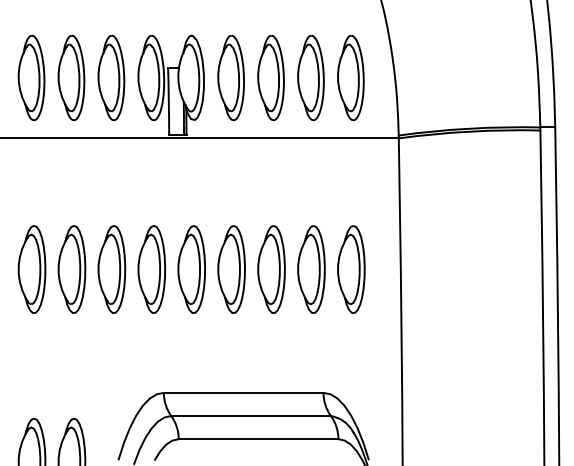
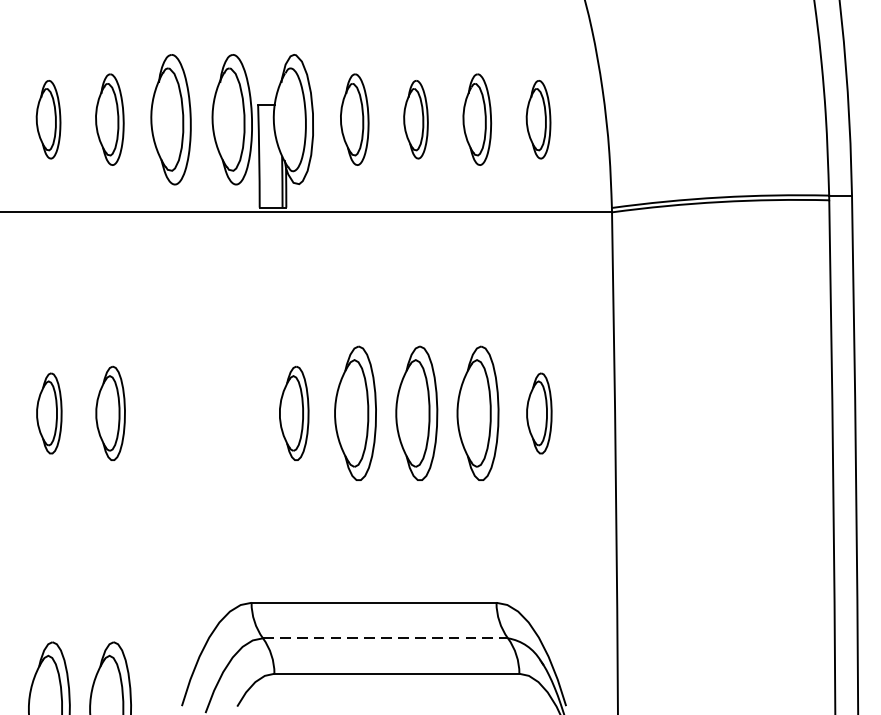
part: (31, 77) -> (48, 118), size x0.6
part: (71, 77) -> (109, 118), size x0.7
part: (230, 77) -> (353, 118), size x0.7
part: (270, 77) -> (415, 118), size x0.6
part: (310, 77) -> (476, 118), size x0.7
part: (350, 77) -> (537, 118), size x0.6
part: (31, 269) -> (48, 413), size x0.6
part: (71, 269) -> (109, 413), size x0.7
part: (111, 269) -> (171, 413), removed
part: (151, 269) -> (232, 413), removed
part: (191, 269) -> (293, 413), size x0.7
part: (351, 269) -> (539, 413), size x0.6
line: (251, 416) -> (386, 639), solid -> dashed

